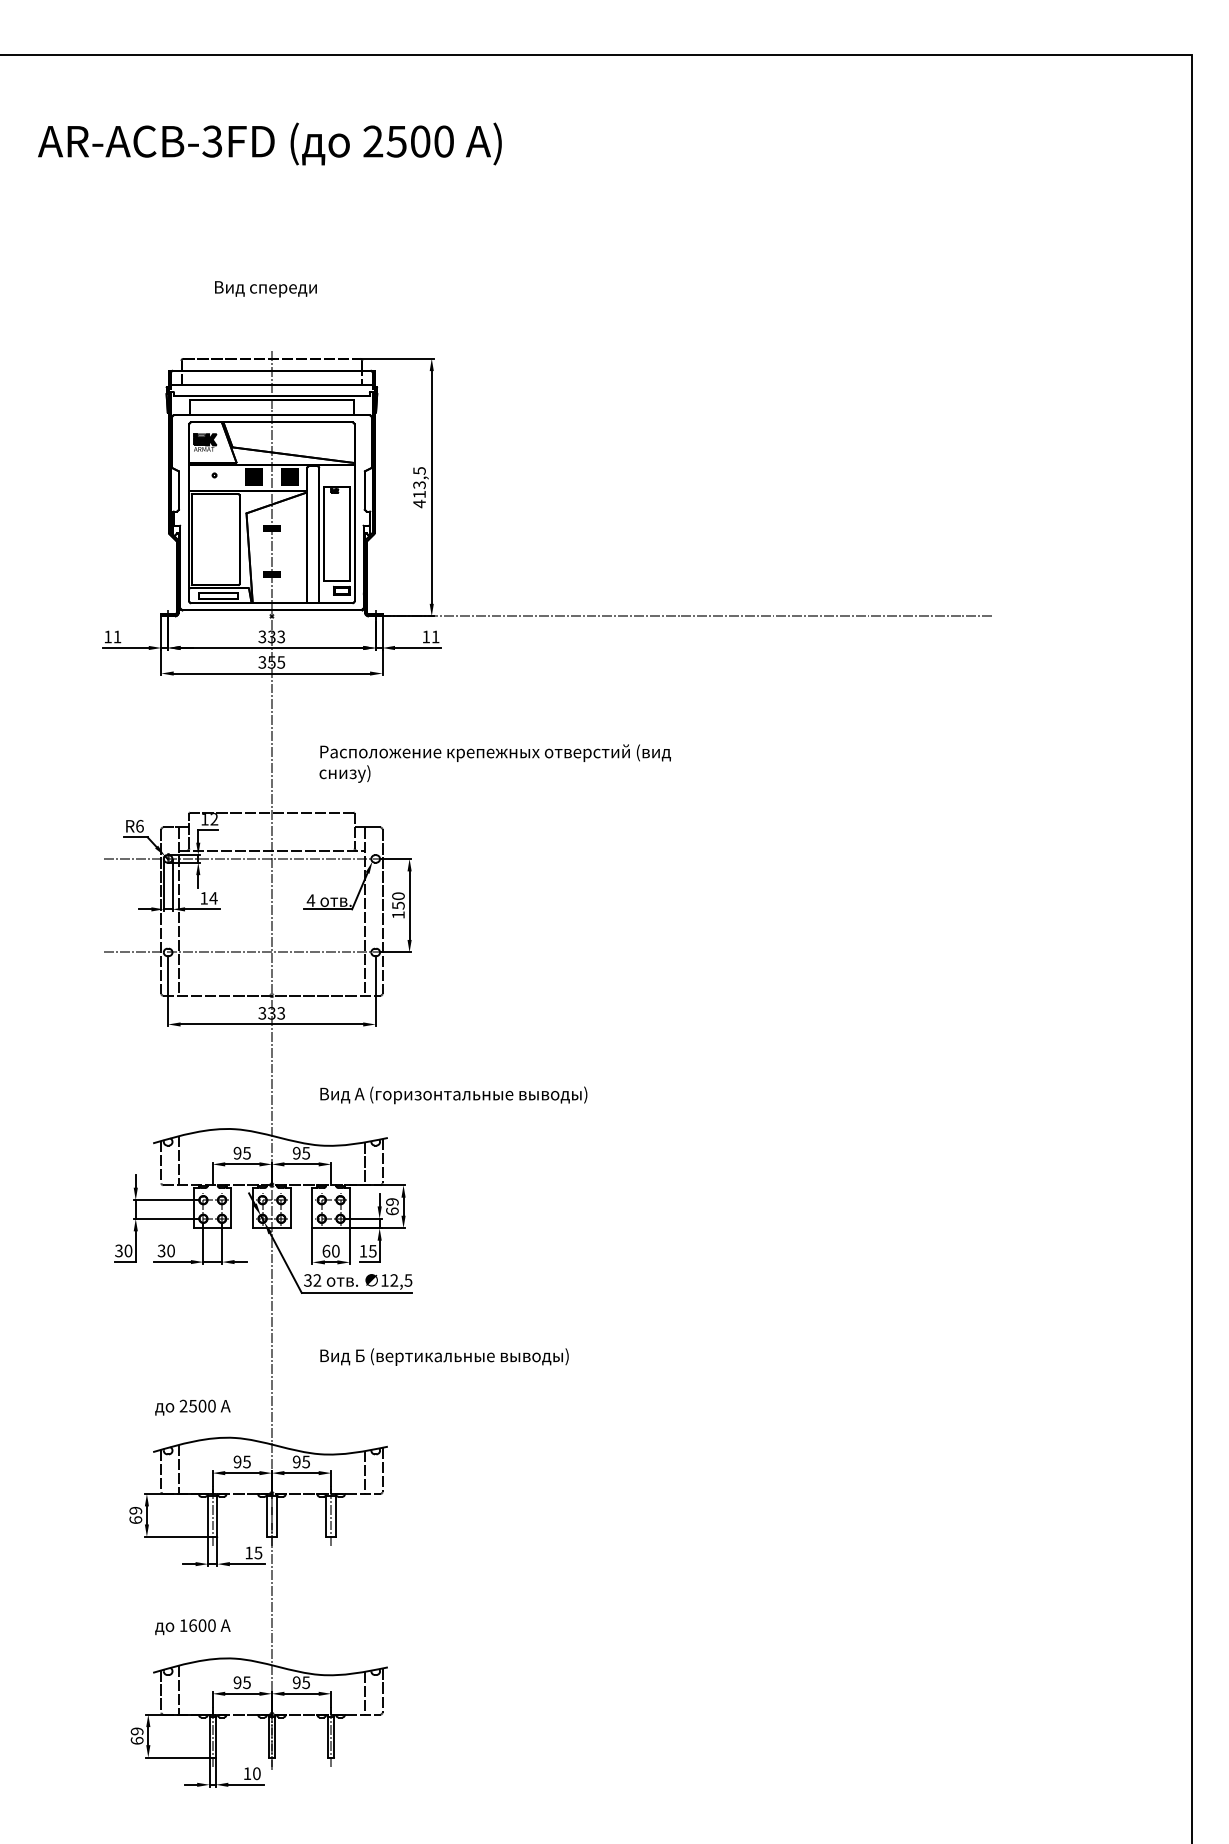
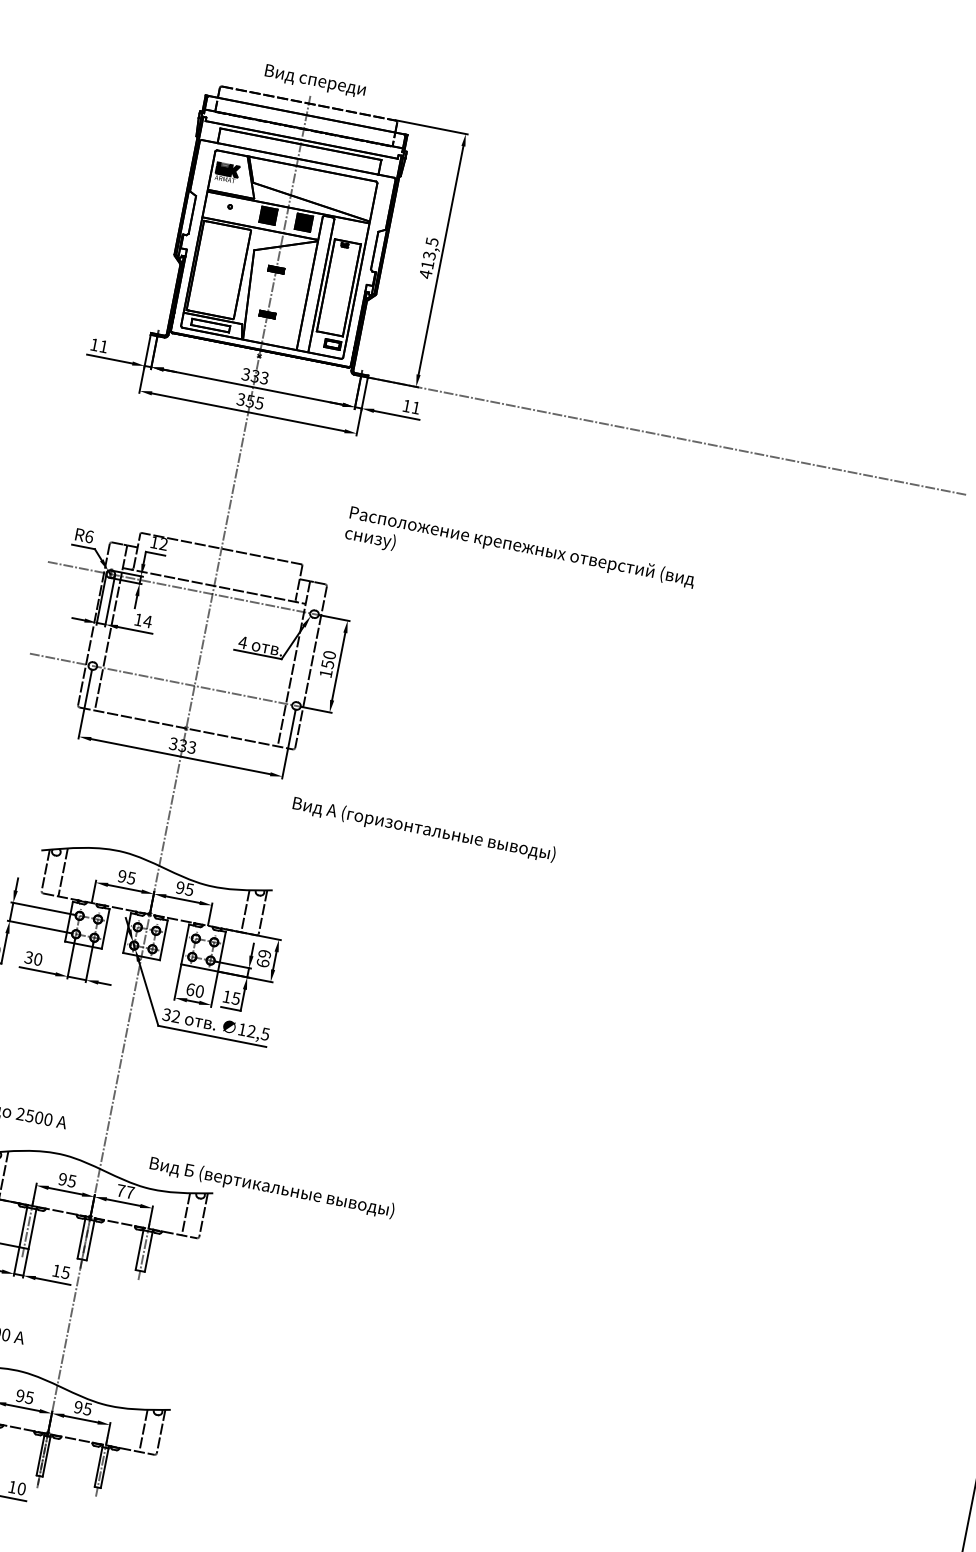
text: (265, 289) -> (314, 81), moved
text: (494, 763) -> (519, 557), moved
text: (453, 1095) -> (423, 829), moved
text: (444, 1356) -> (272, 1187), moved
text: (301, 1461) -> (125, 1191), 95 -> 77

